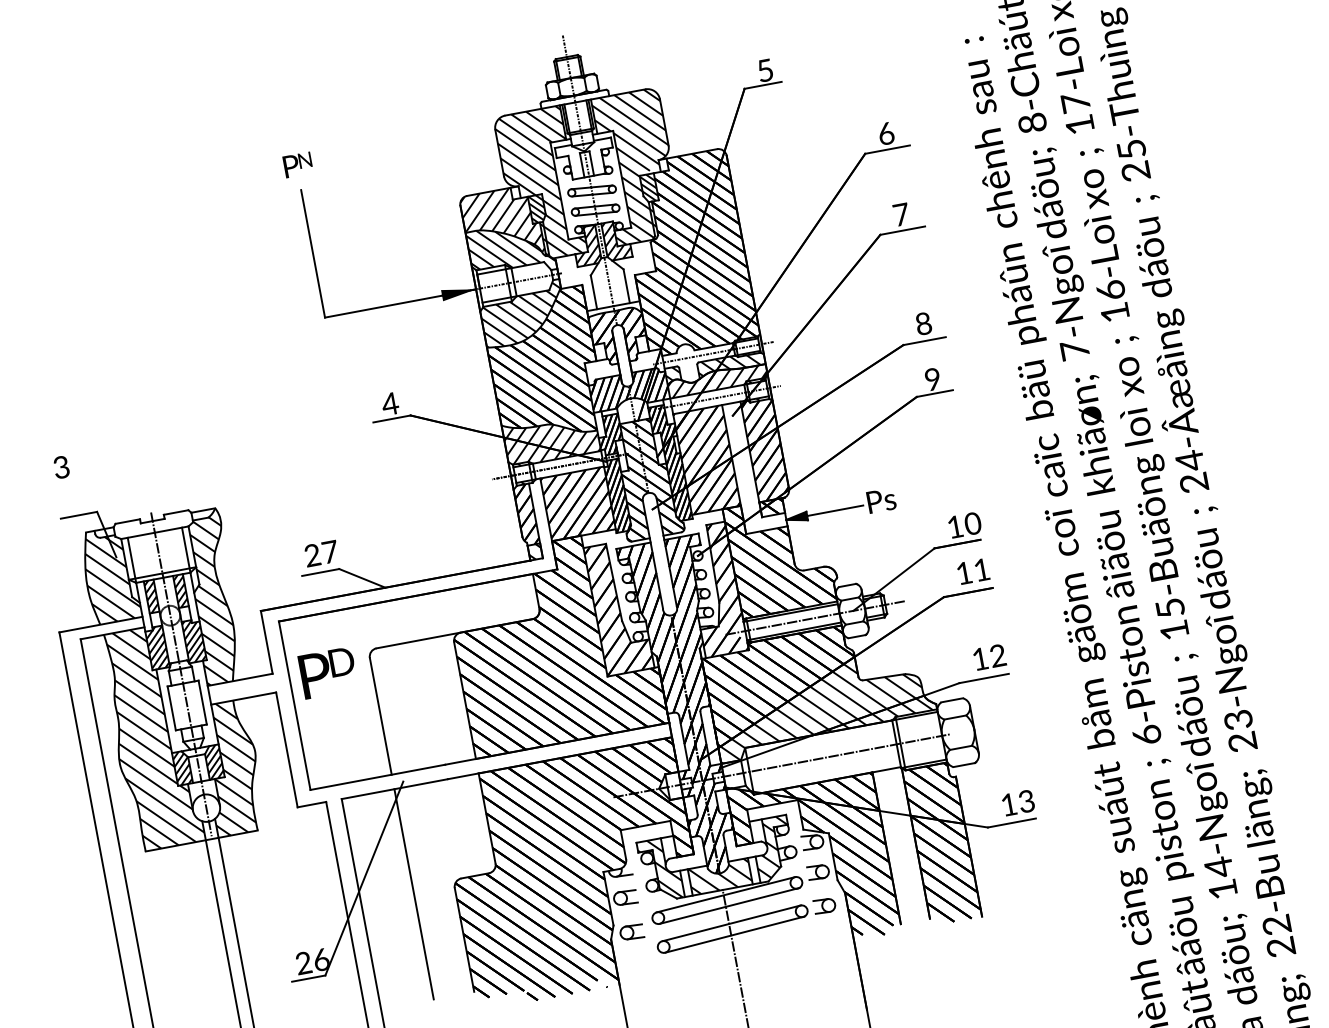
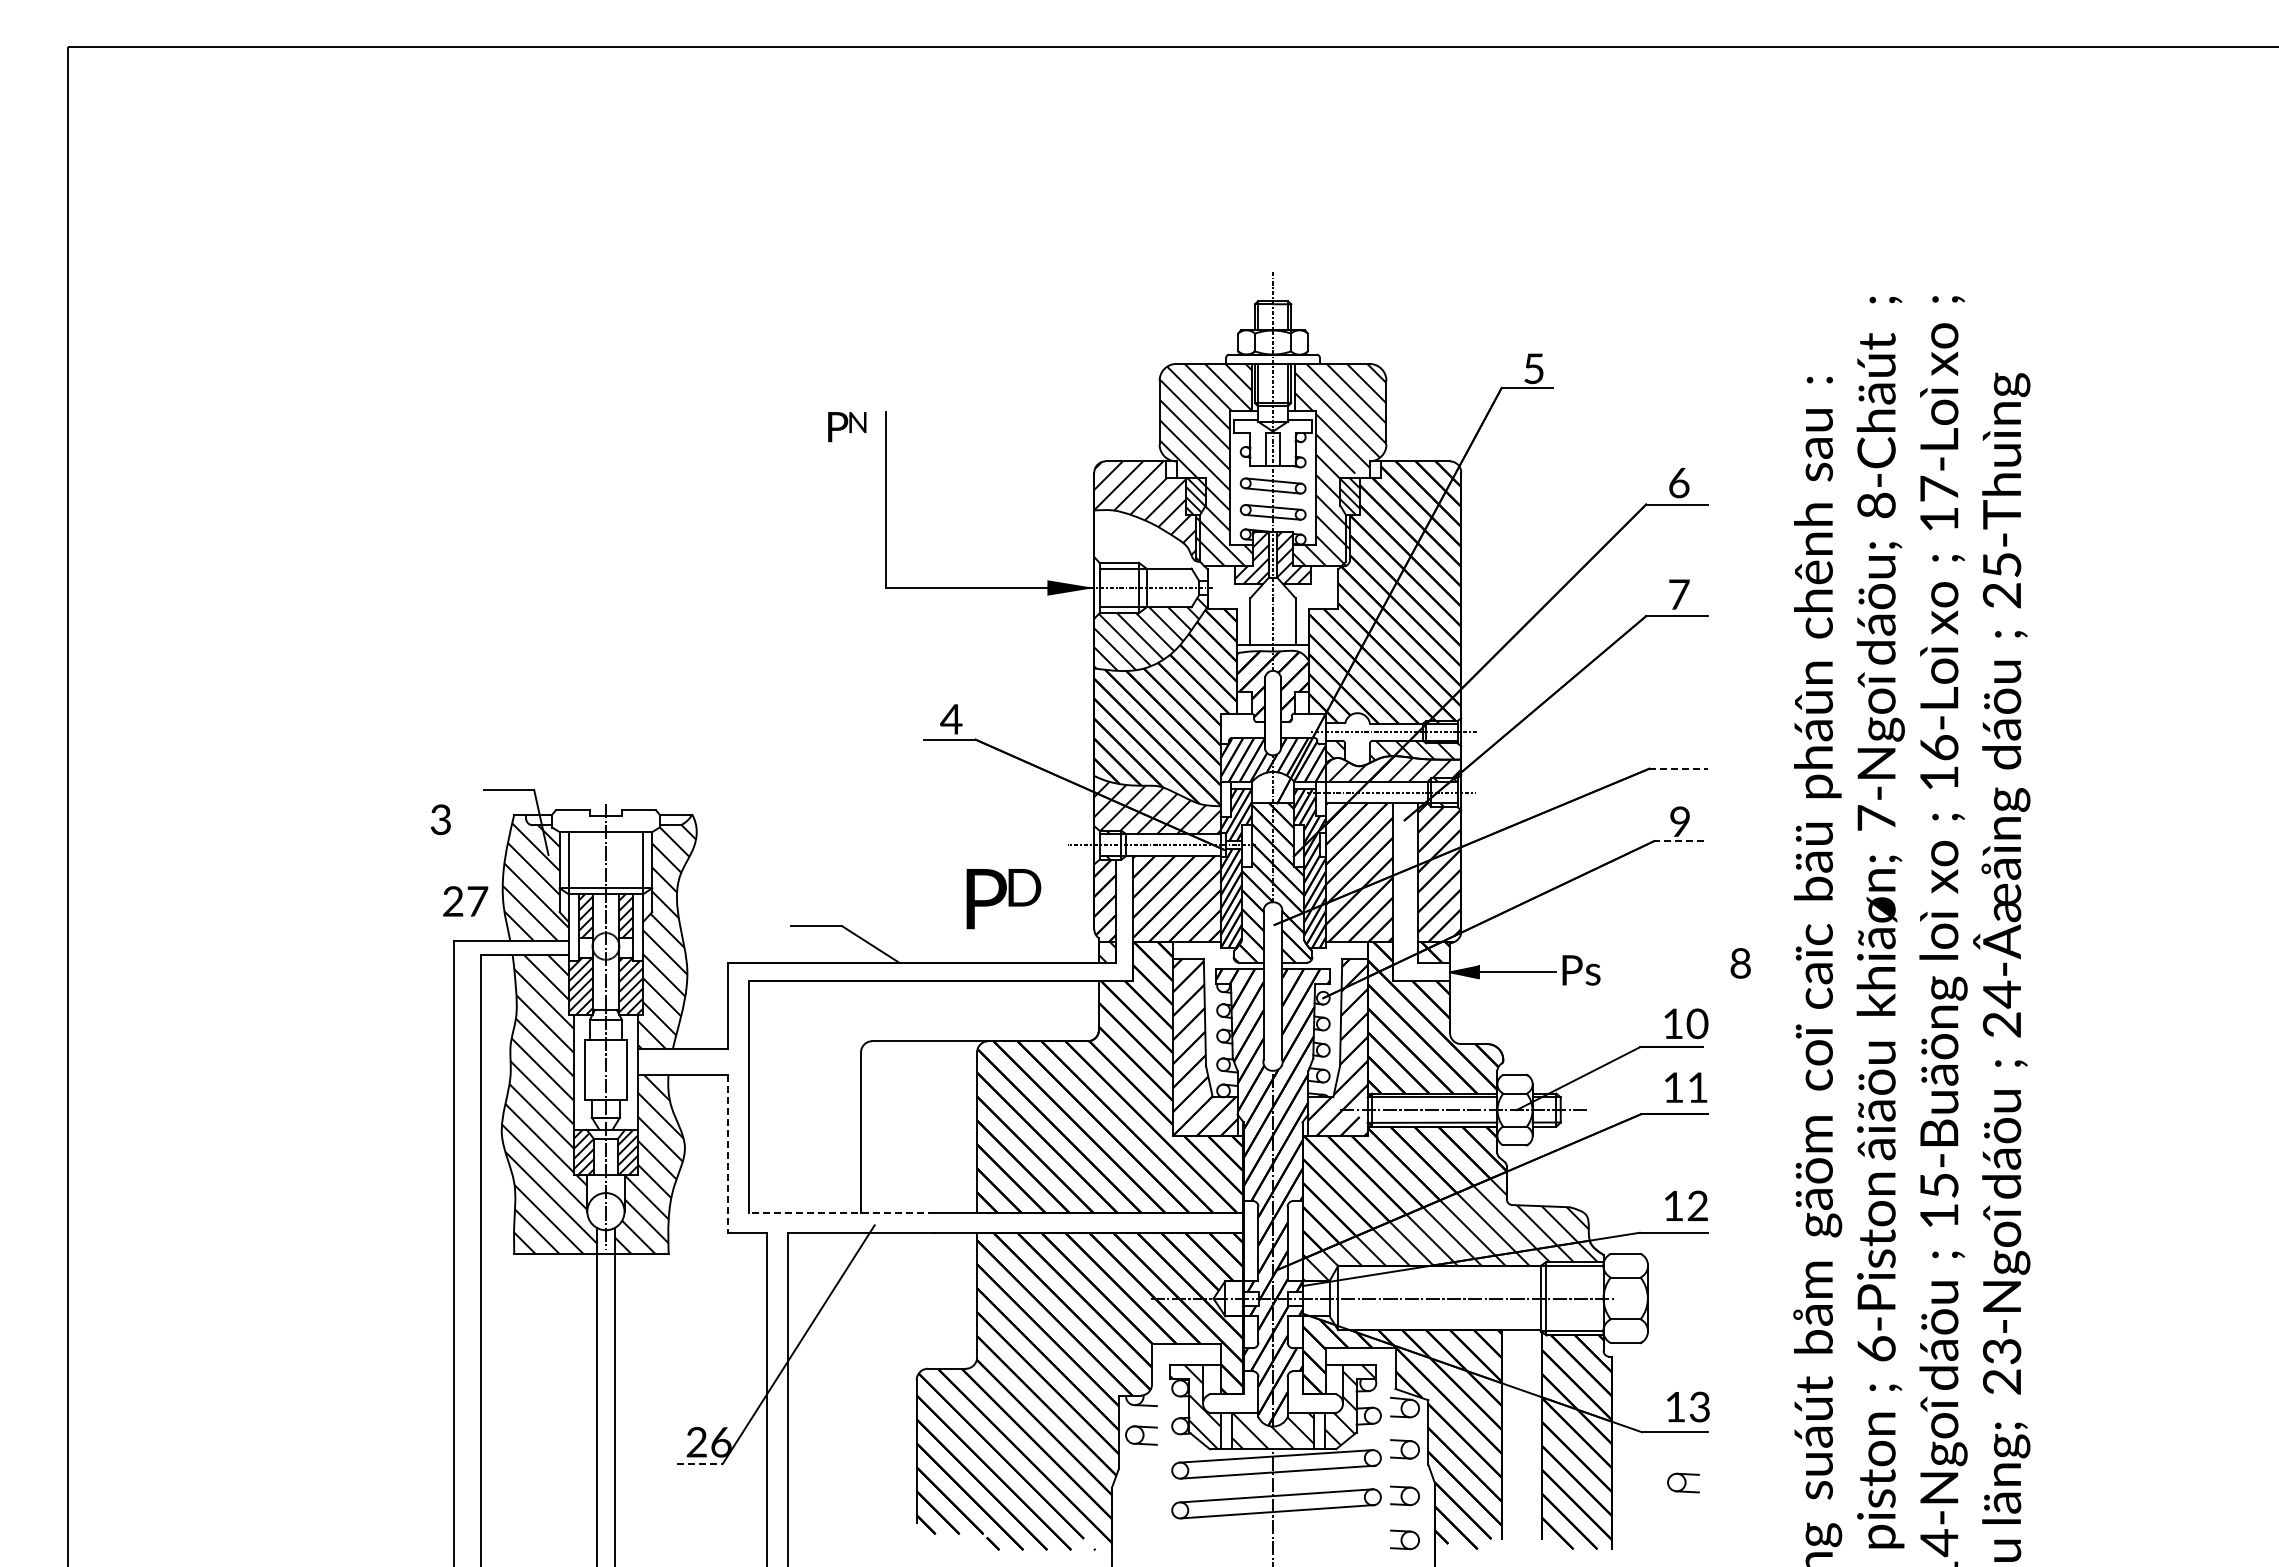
text: (298, 165) -> (847, 427), moved
hatch: (510, 247) -> (1150, 540), removed
text: (923, 323) -> (1740, 963), moved
line: (925, 340) -> (1679, 768), solid -> dashed
line: (935, 393) -> (1679, 841), solid -> dashed
text: (61, 467) -> (440, 819), moved
text: (321, 553) -> (465, 901), moved
text: (328, 673) -> (1003, 899), moved
line: (286, 750) -> (727, 1154), solid -> dashed
line: (377, 777) -> (841, 1213), solid -> dashed
line: (413, 893) -> (860, 1377), removed
part: (631, 931) -> (1683, 1482), moved
part: (830, 937) -> (1404, 1539), added
line: (308, 978) -> (699, 1464), solid -> dashed

